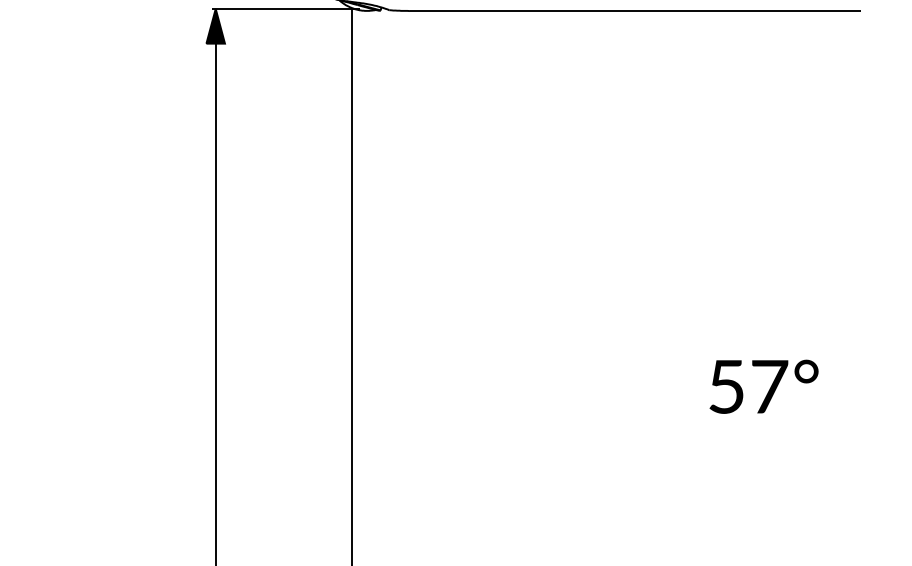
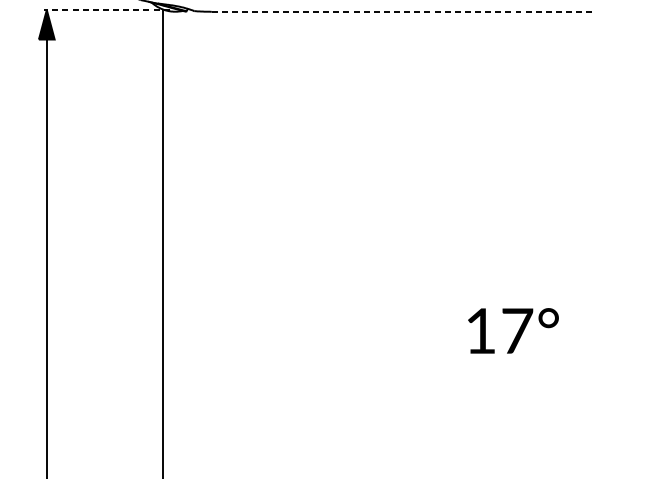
line: (286, 8) -> (106, 9), solid -> dashed
line: (635, 11) -> (403, 12), solid -> dashed
text: (726, 386) -> (480, 330), 57° -> 17°

